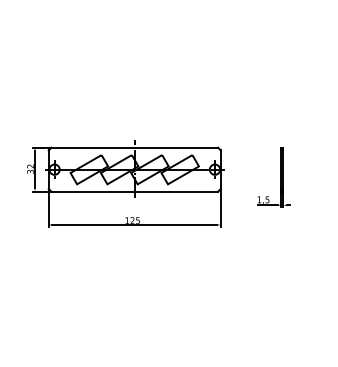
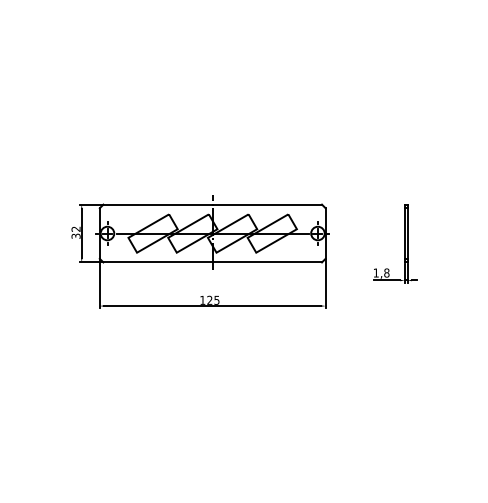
text: (267, 199) -> (386, 272), 1,5 -> 1,8

